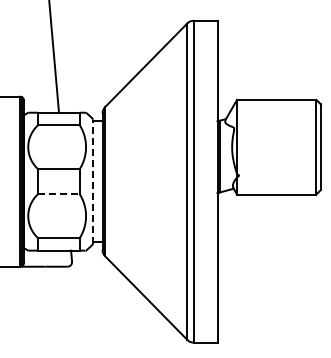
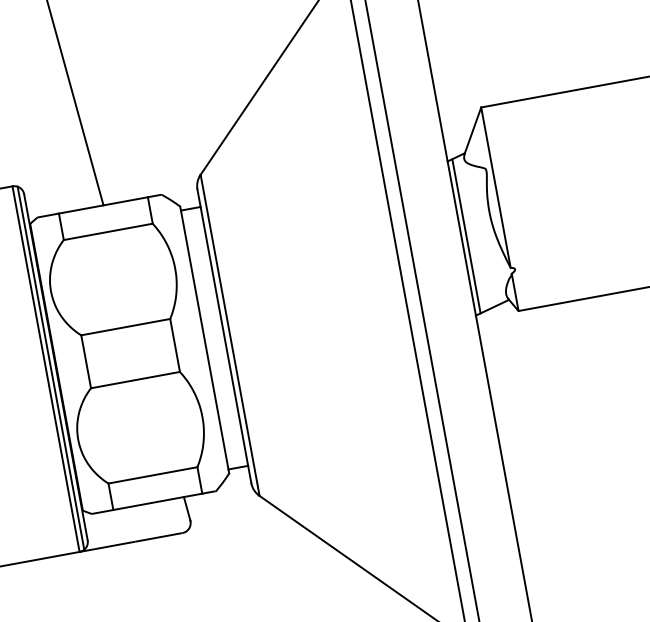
line: (93, 181) -> (204, 339), dashed -> solid
line: (58, 194) -> (134, 381), dashed -> solid

